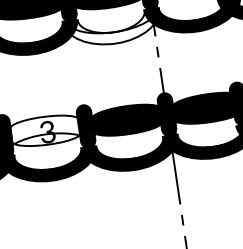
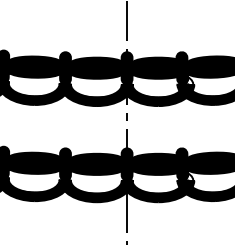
fill: (113, 29) -> (96, 95), added
fill: (44, 129) -> (34, 162), added

